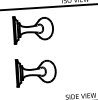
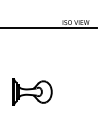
part: (33, 28) -> (32, 48), removed

